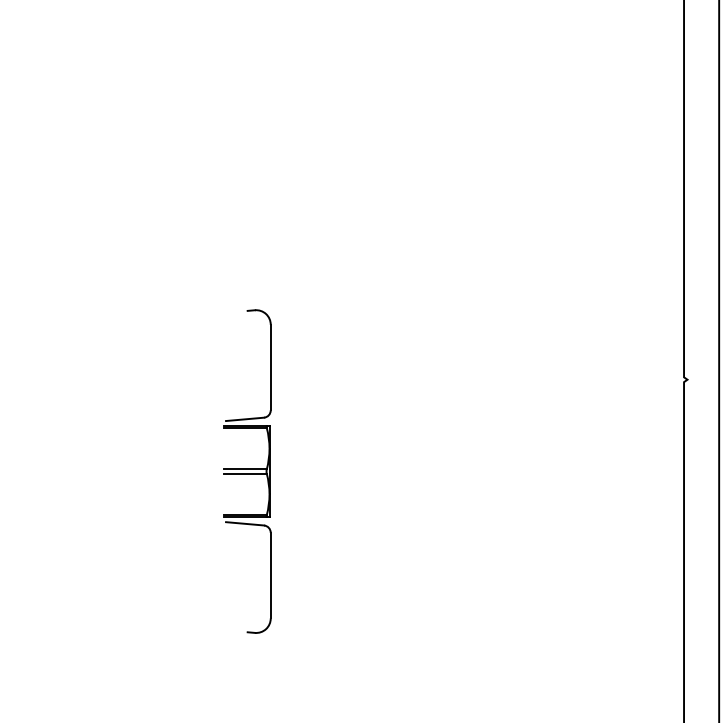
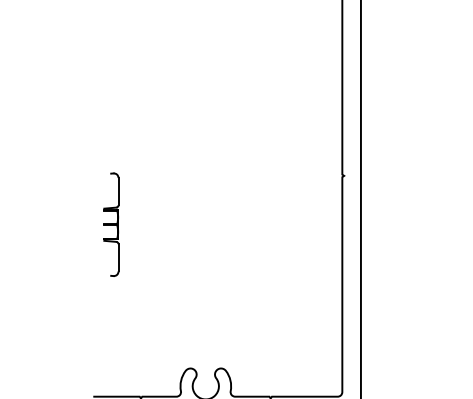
part: (248, 471) -> (111, 224), size x0.6

